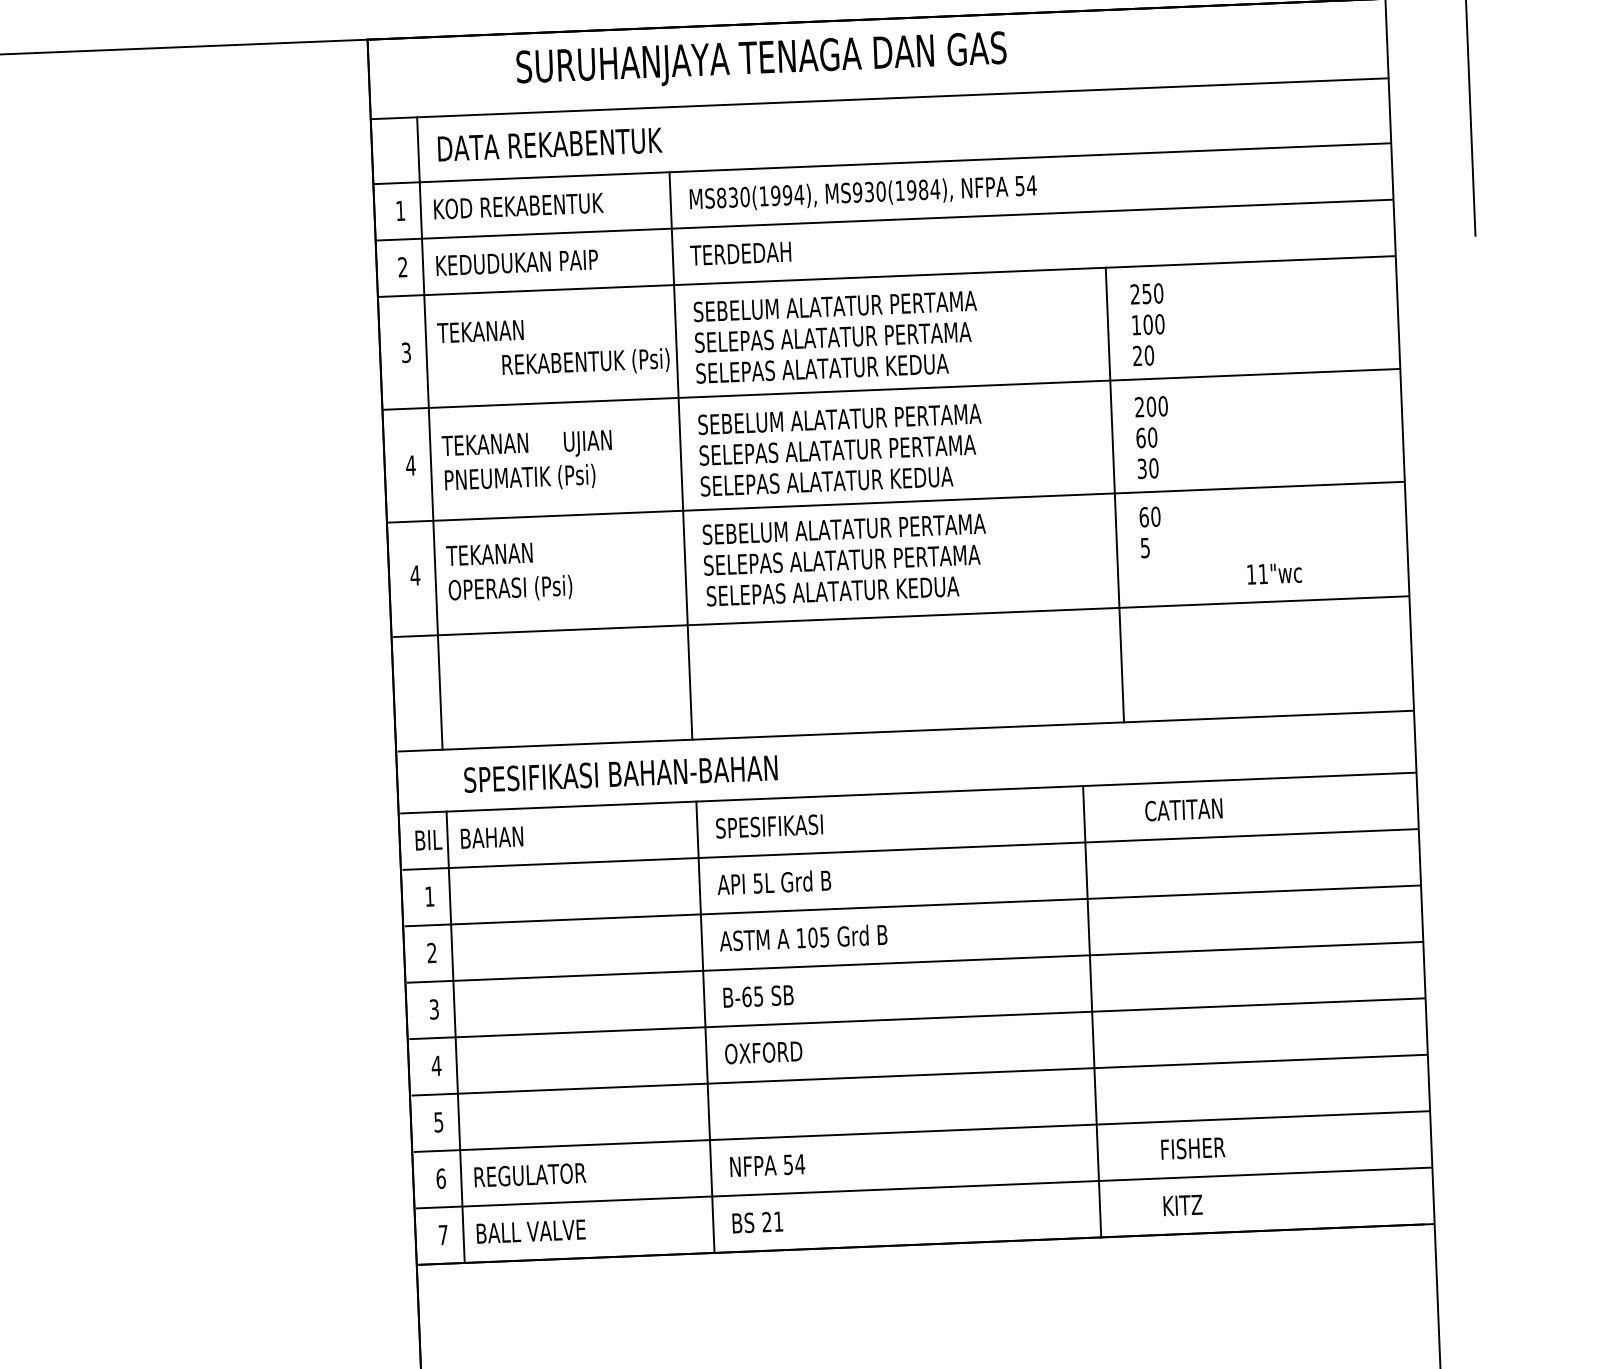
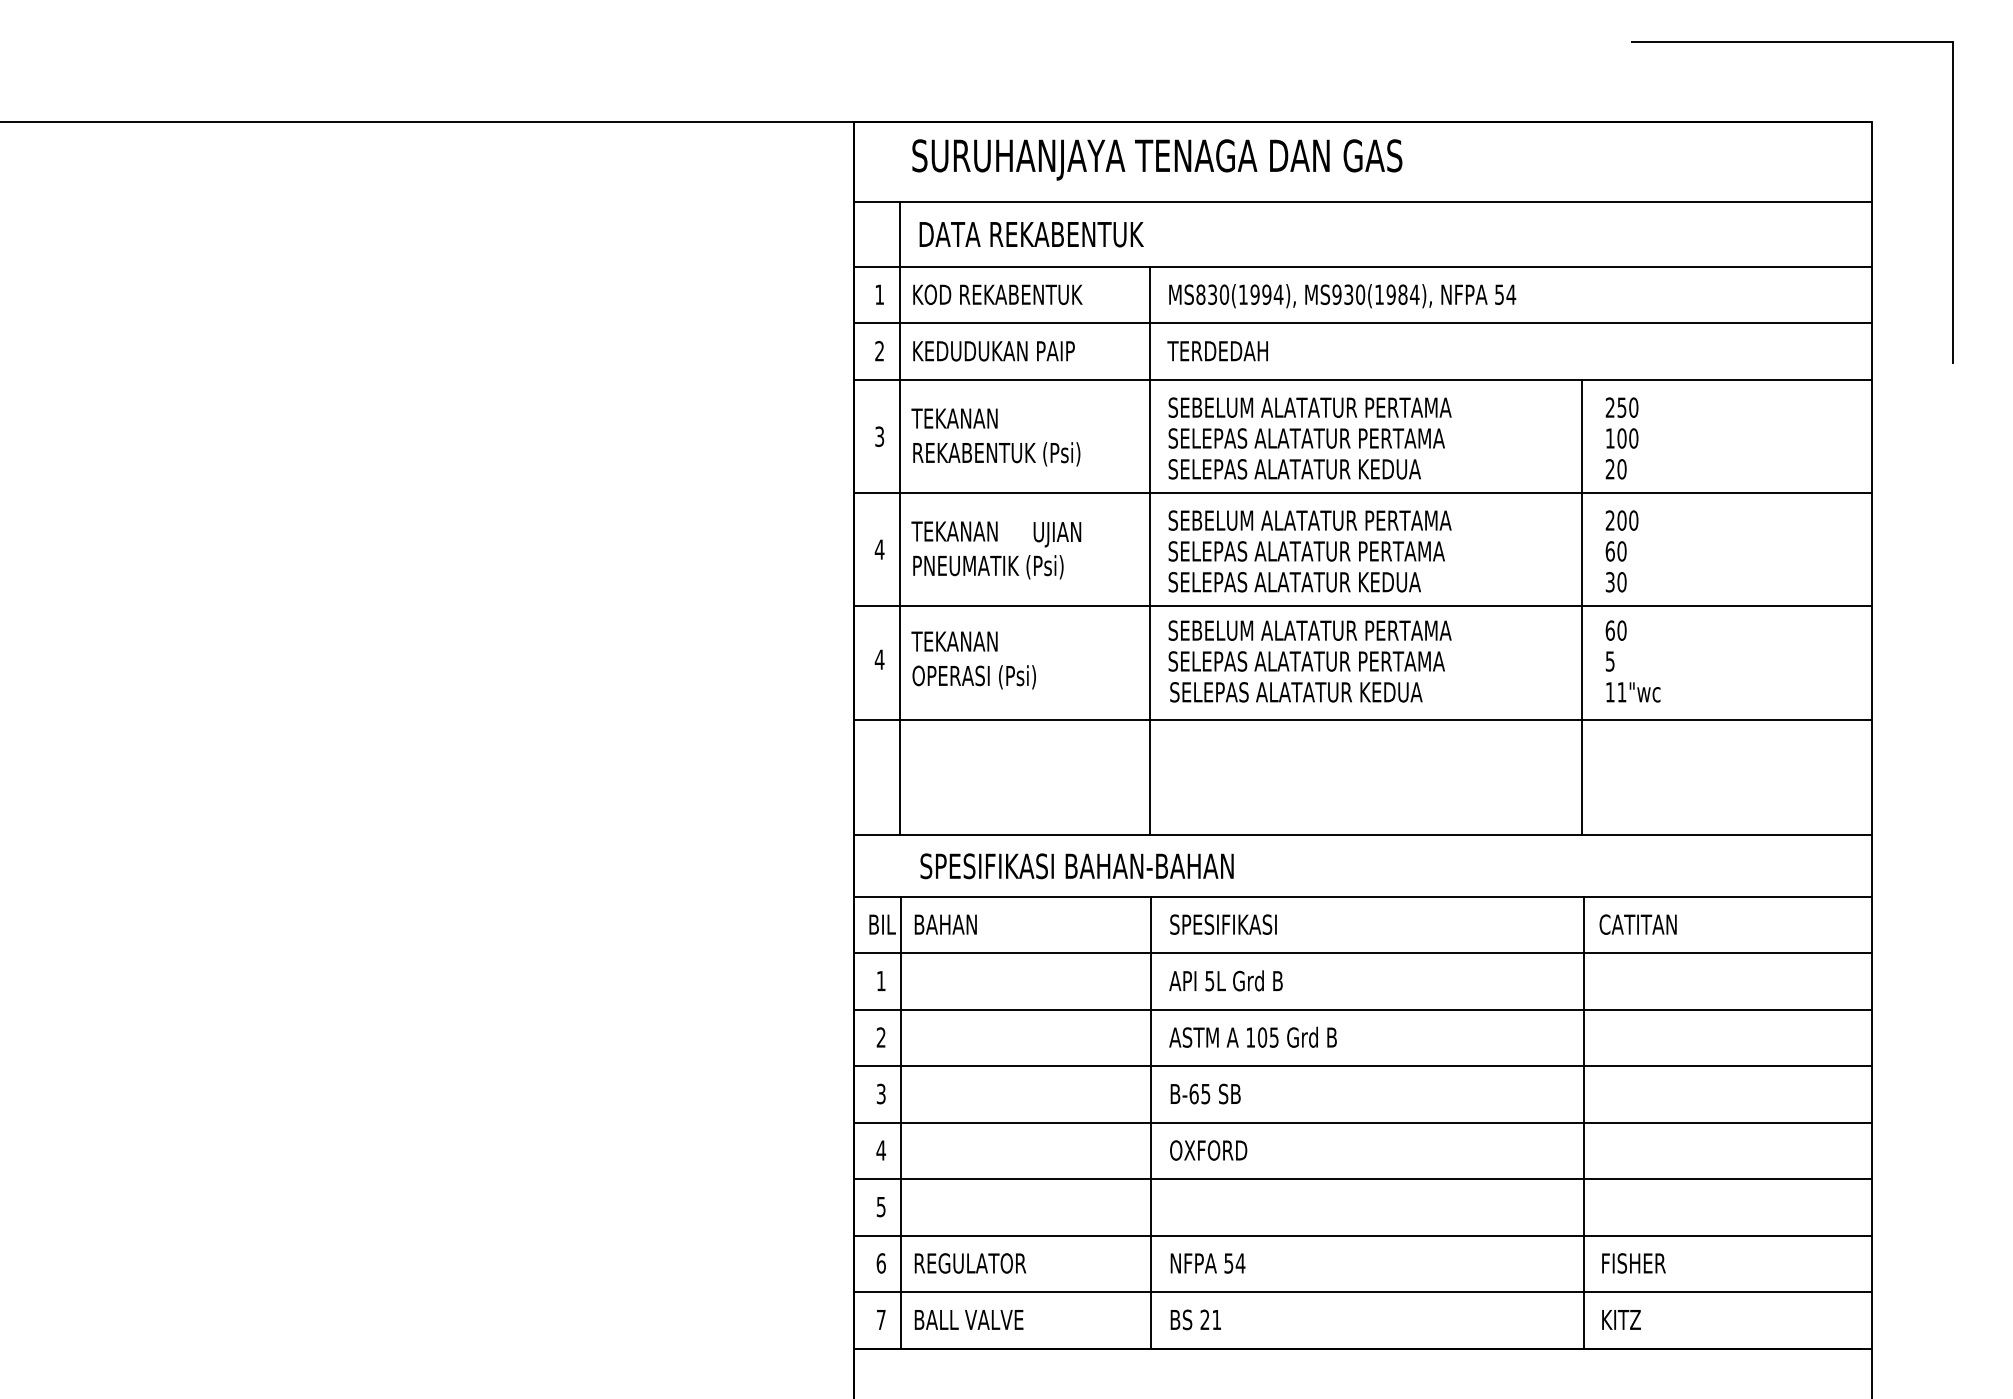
text: (761, 61) -> (1157, 159), moved
text: (585, 363) -> (996, 454), moved
text: (1274, 573) -> (1633, 692), moved
line: (1092, 1011) -> (1583, 1122), moved

